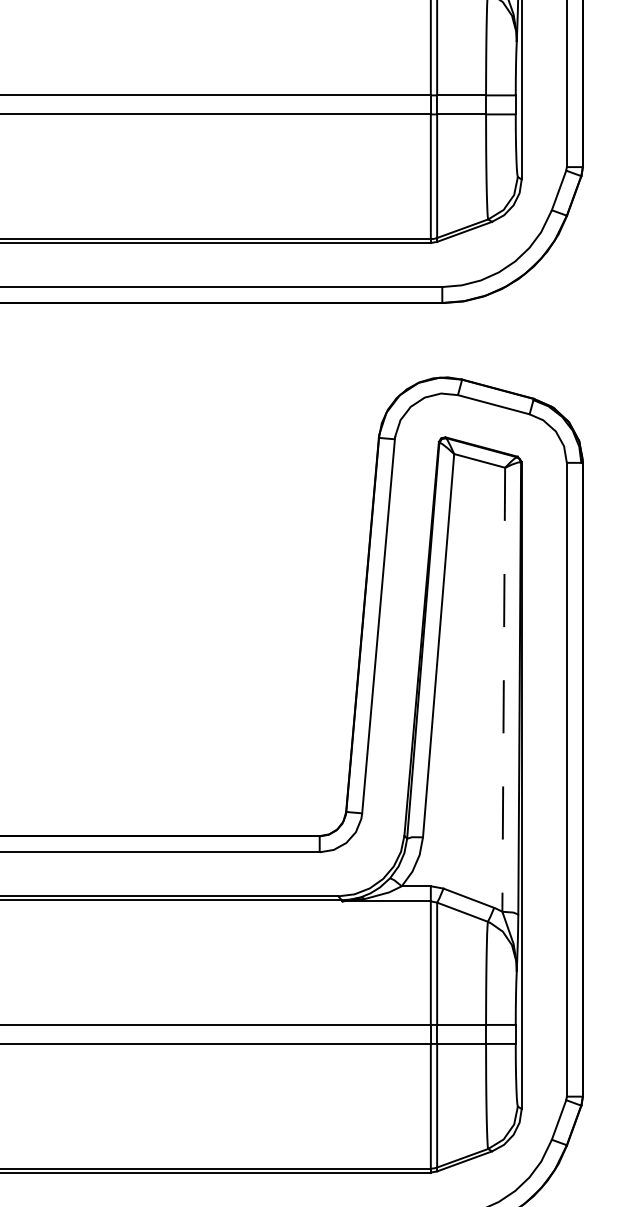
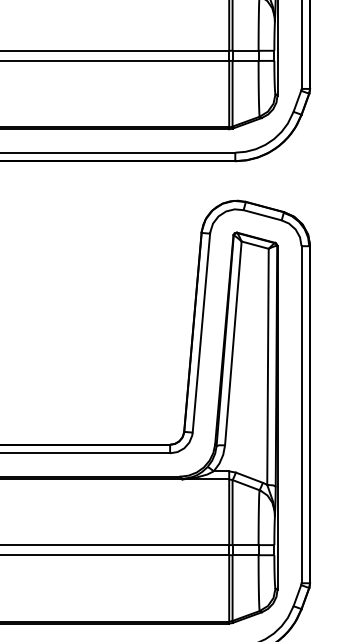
line: (502, 690) -> (267, 367), dashed -> solid

